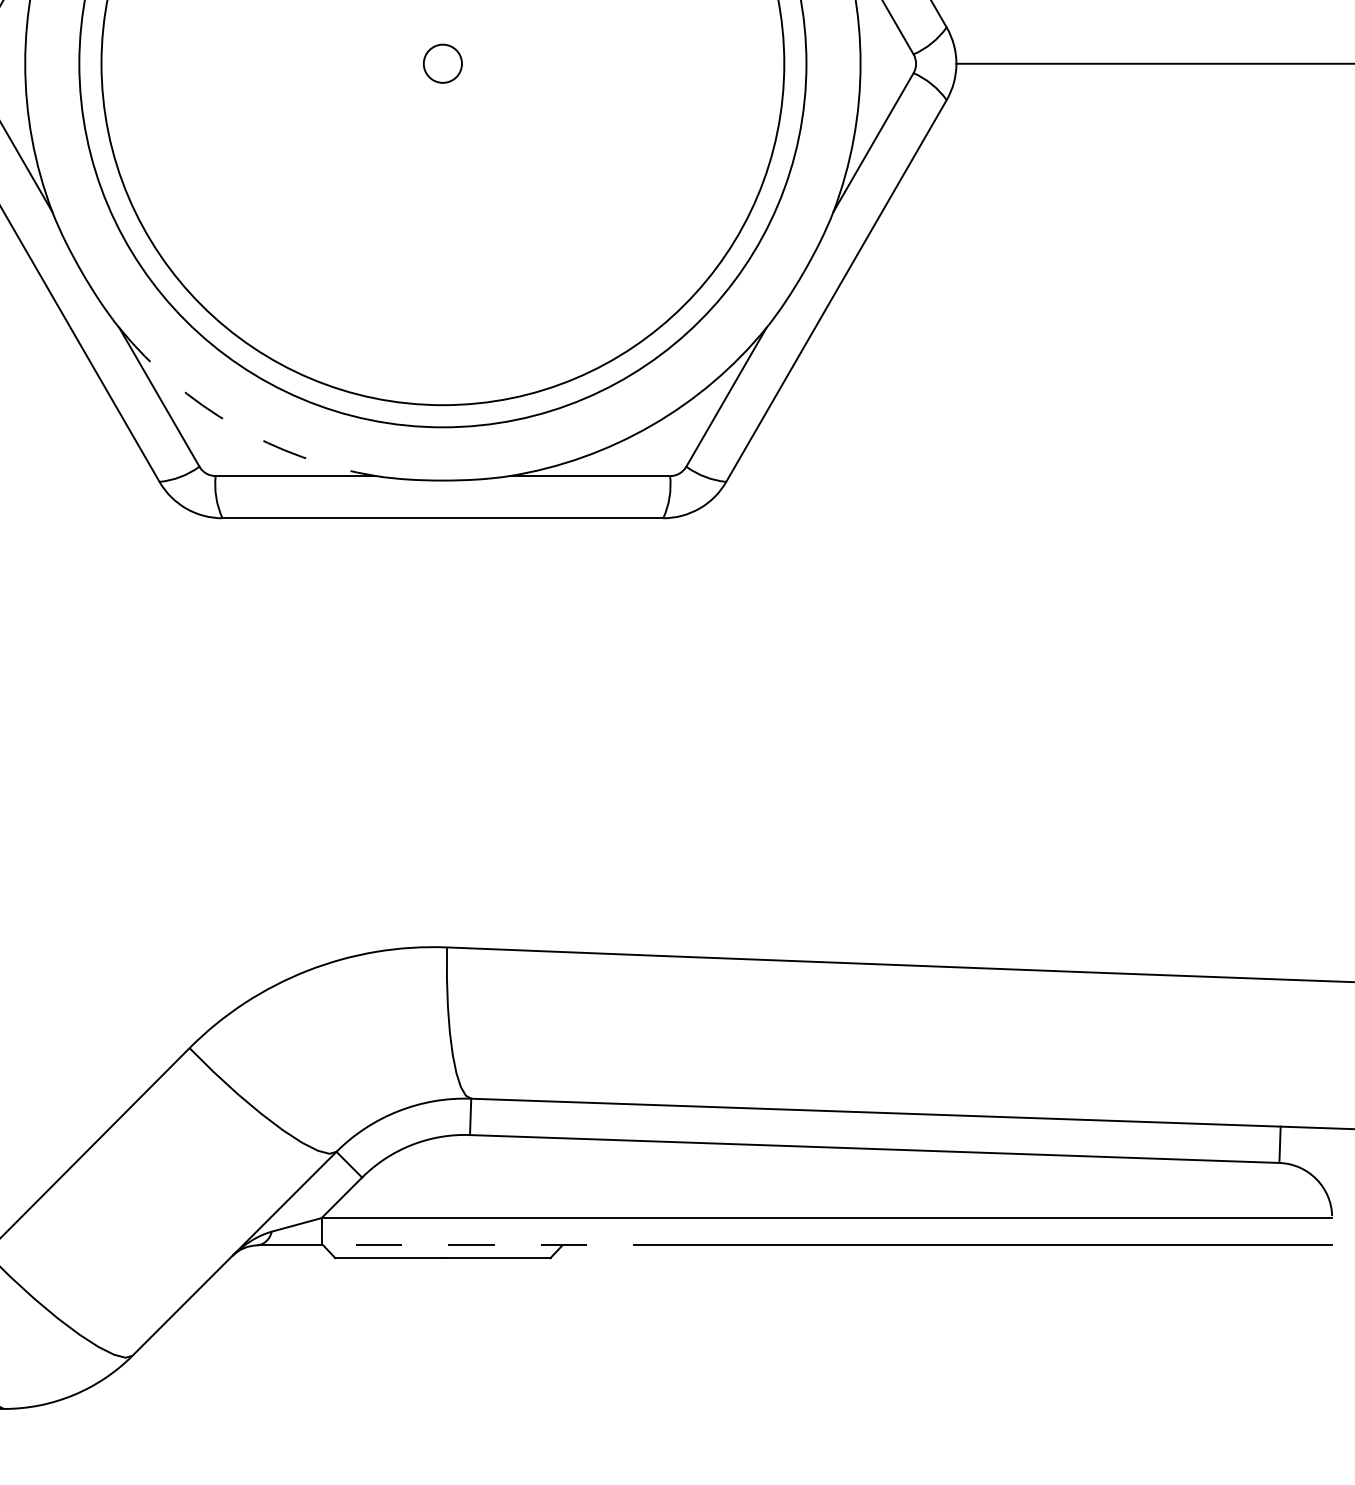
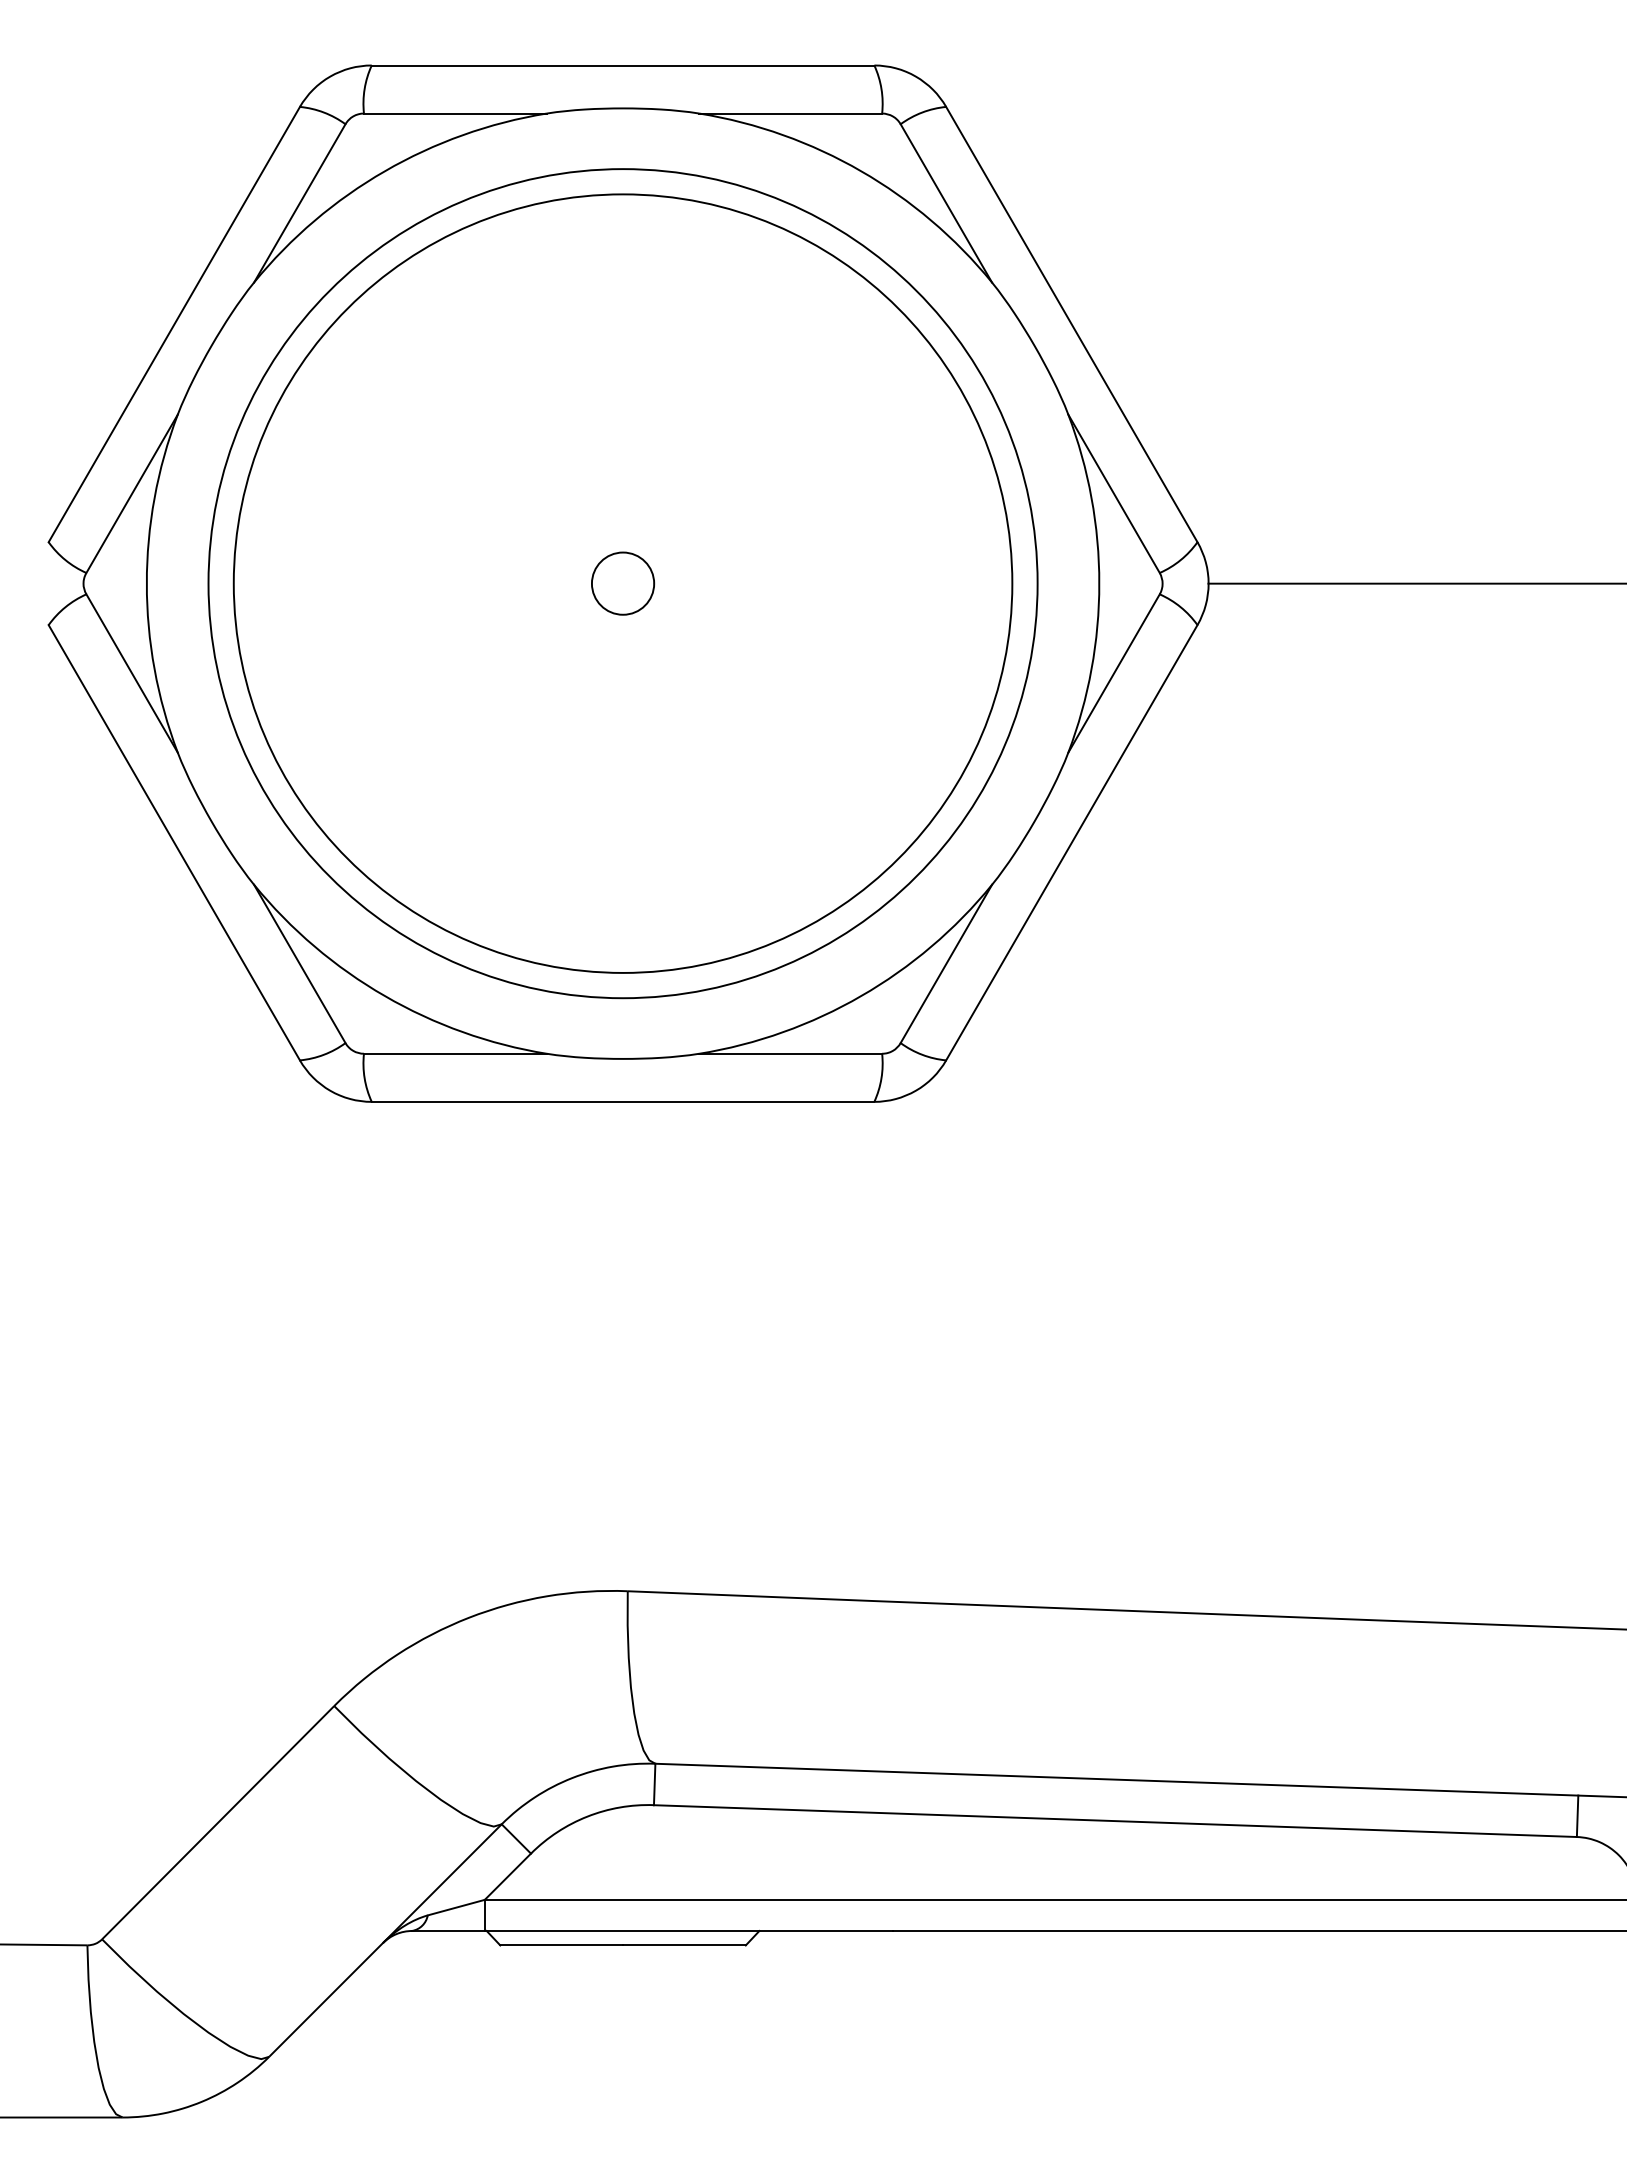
circle: (442, 63) -> (622, 583), size x1.43
arc: (233, 425) -> (384, 996), dashed -> solid
line: (500, 1244) -> (688, 1930), dashed -> solid

